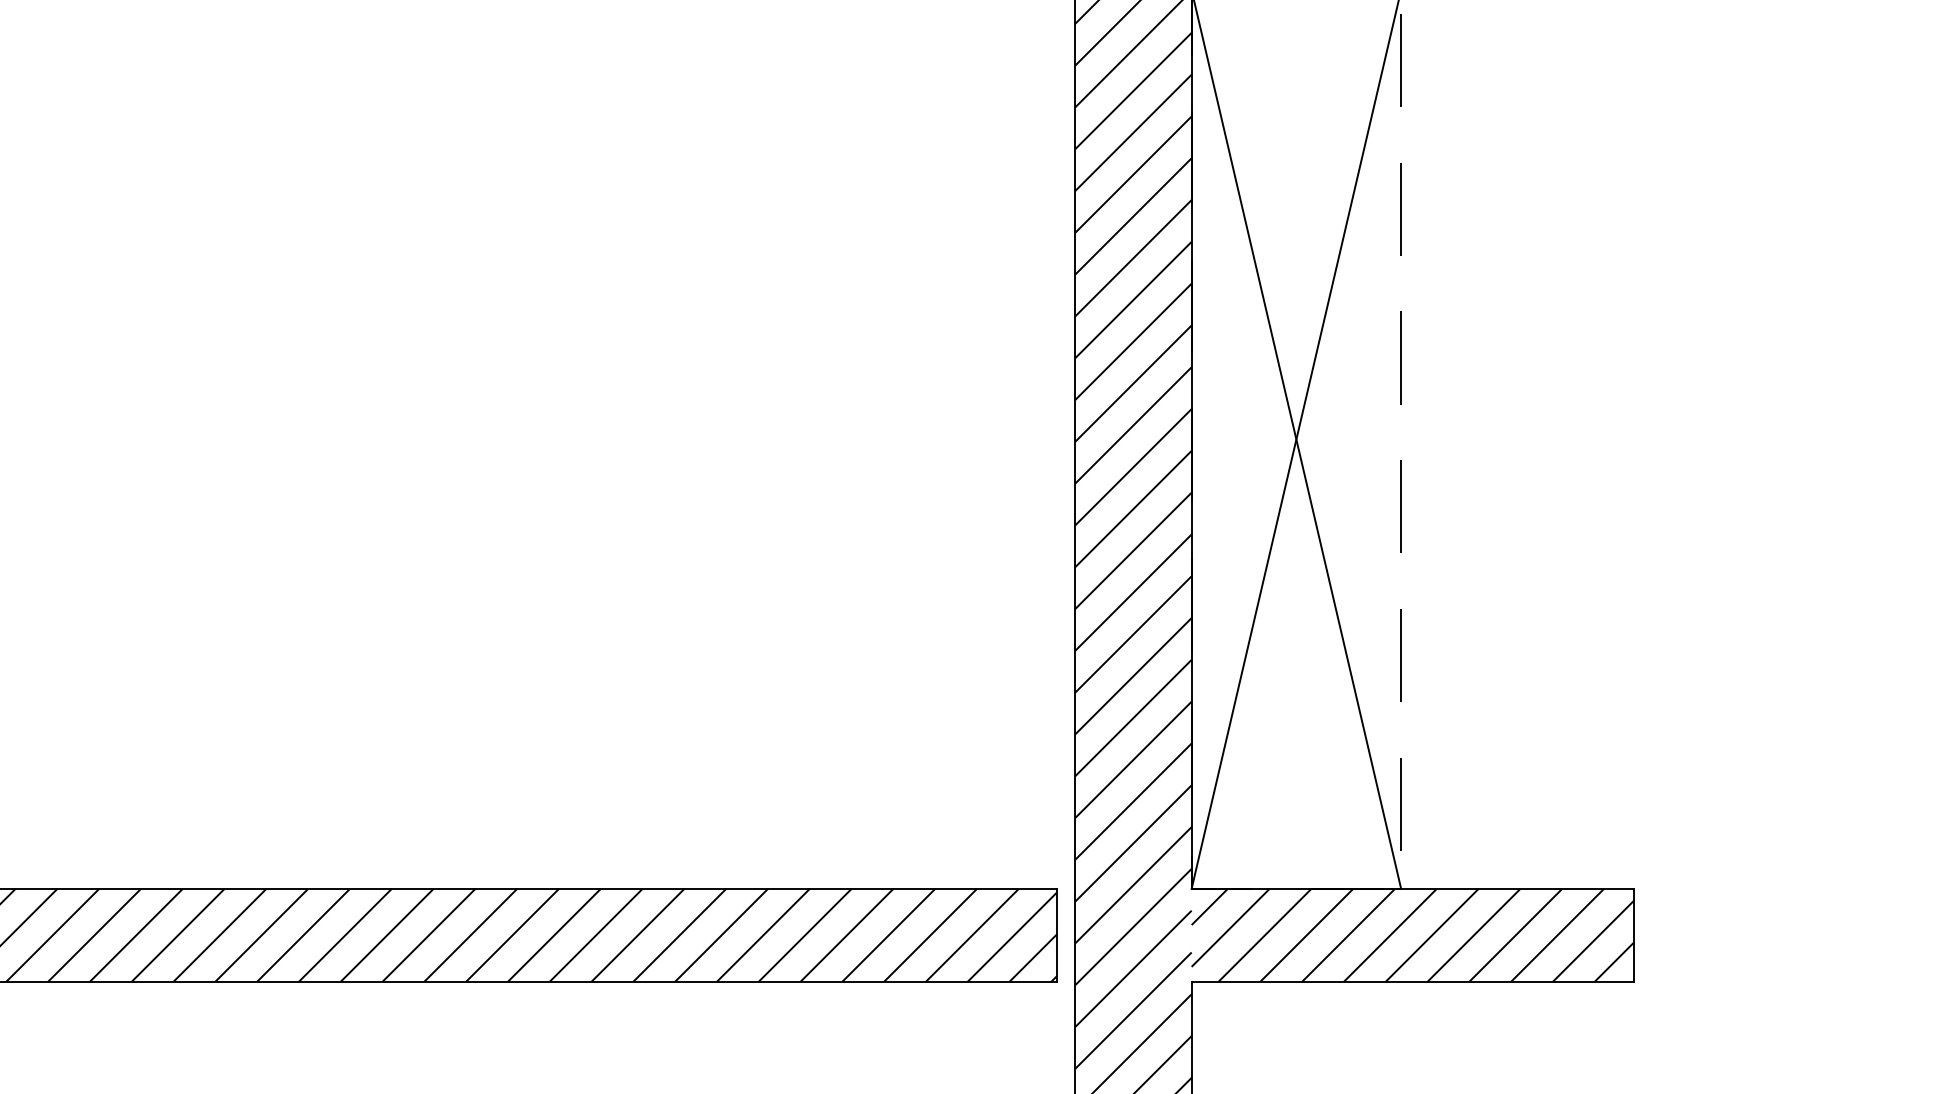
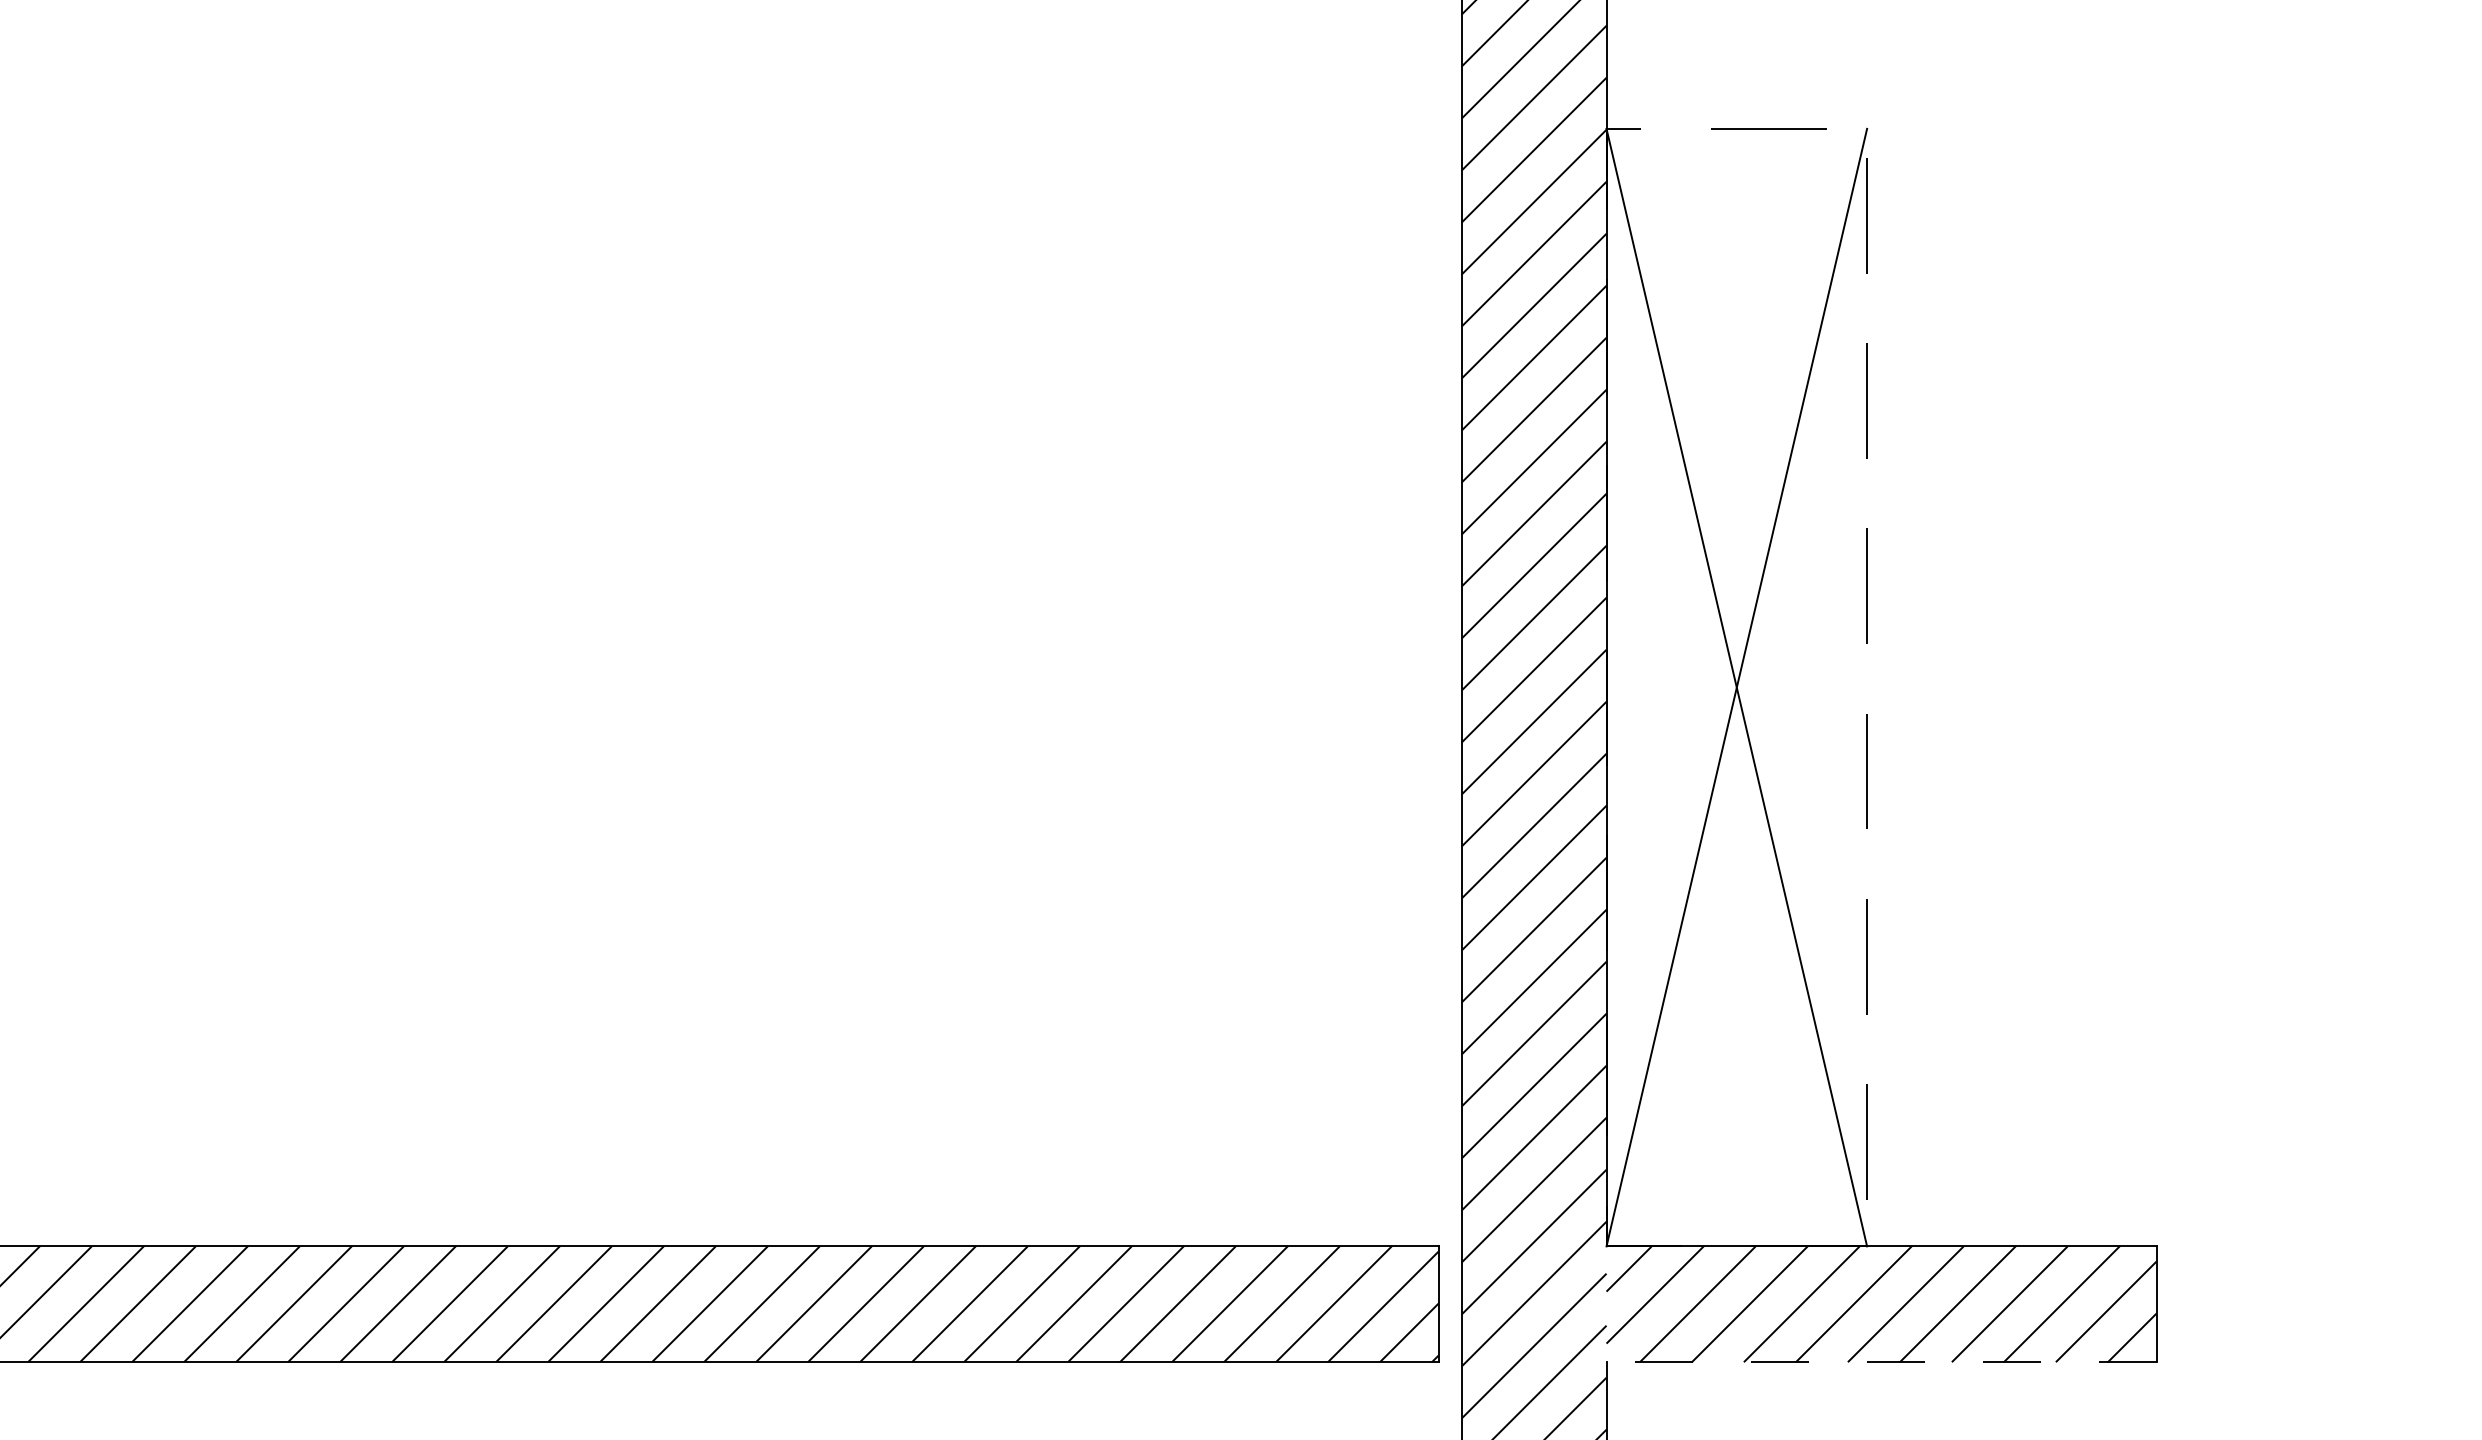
line: (1412, 982) -> (1881, 1362), solid -> dashed

